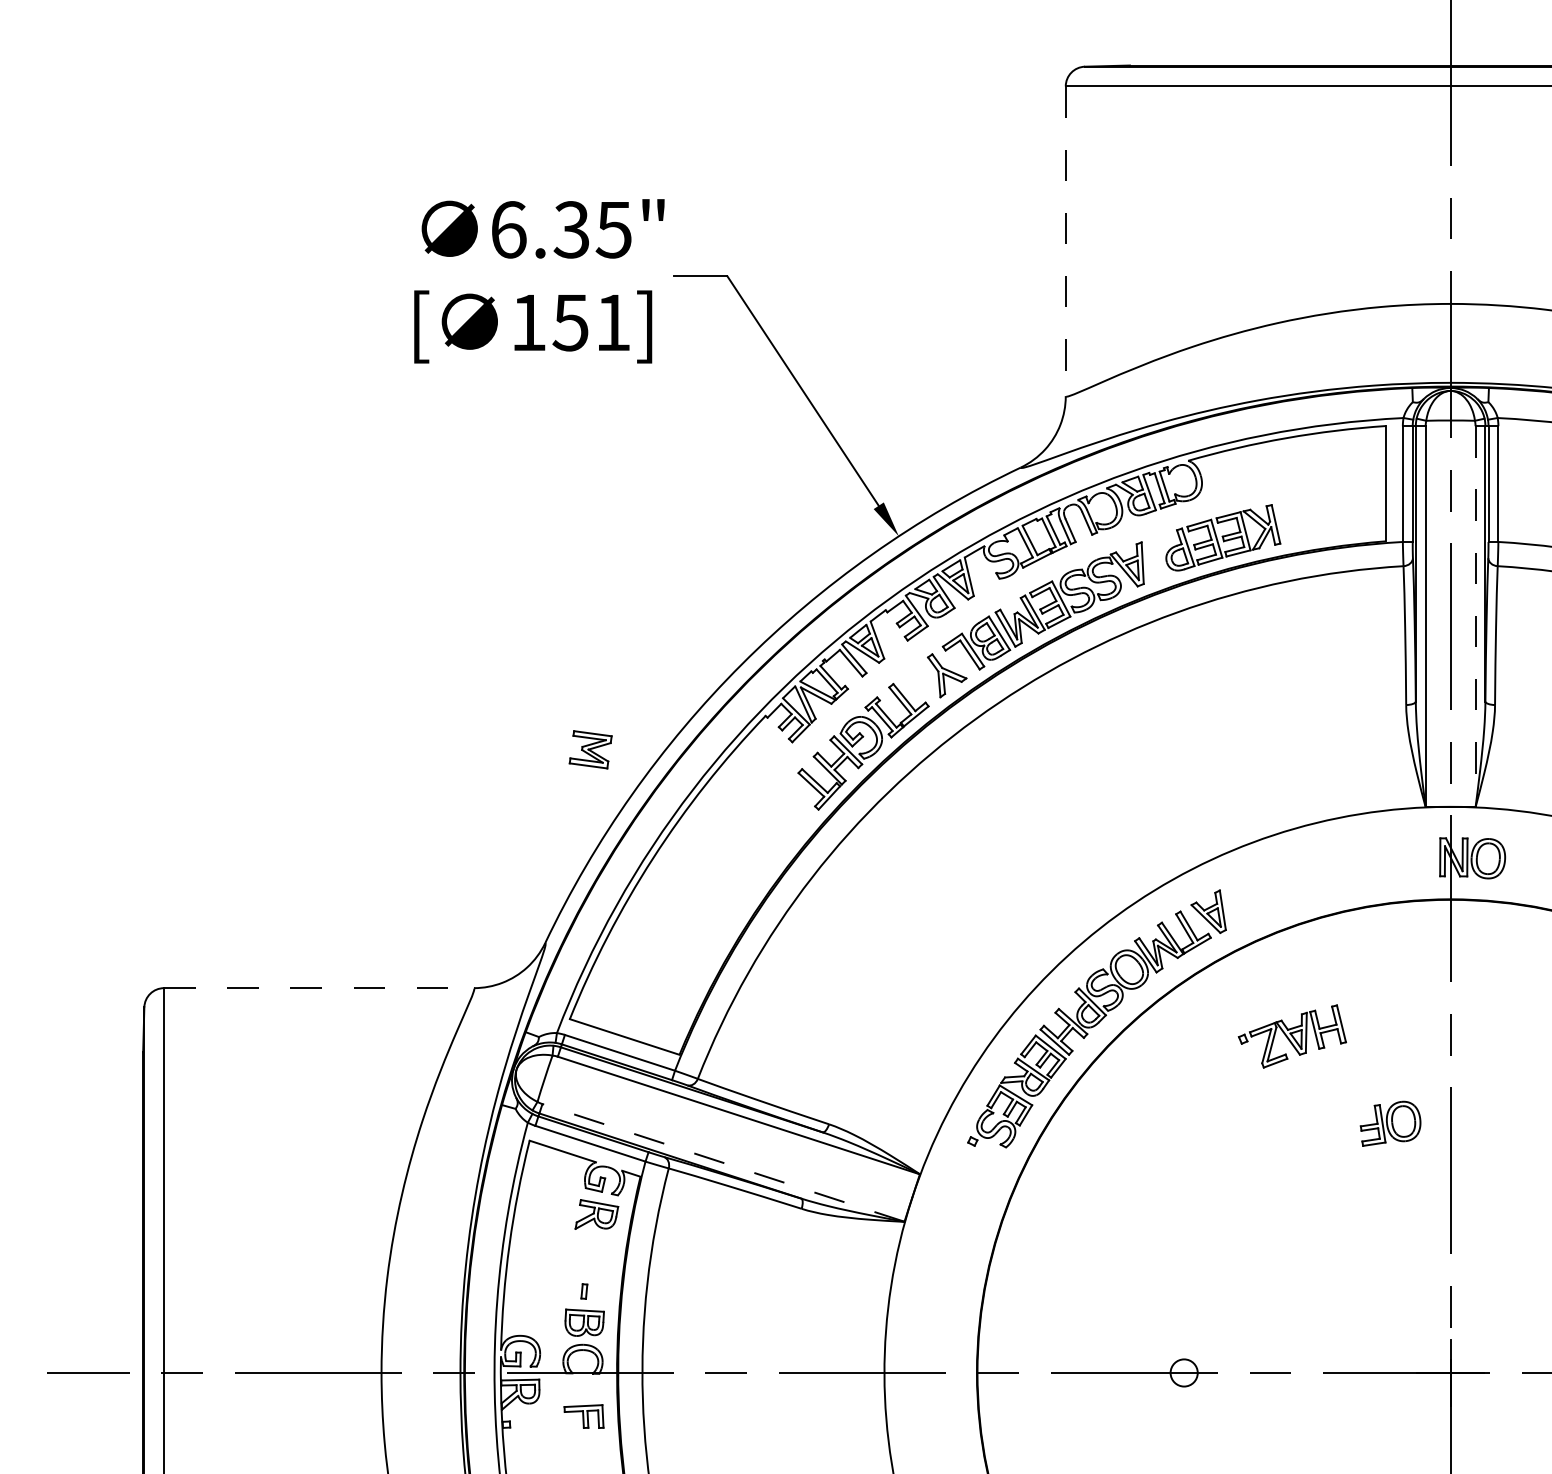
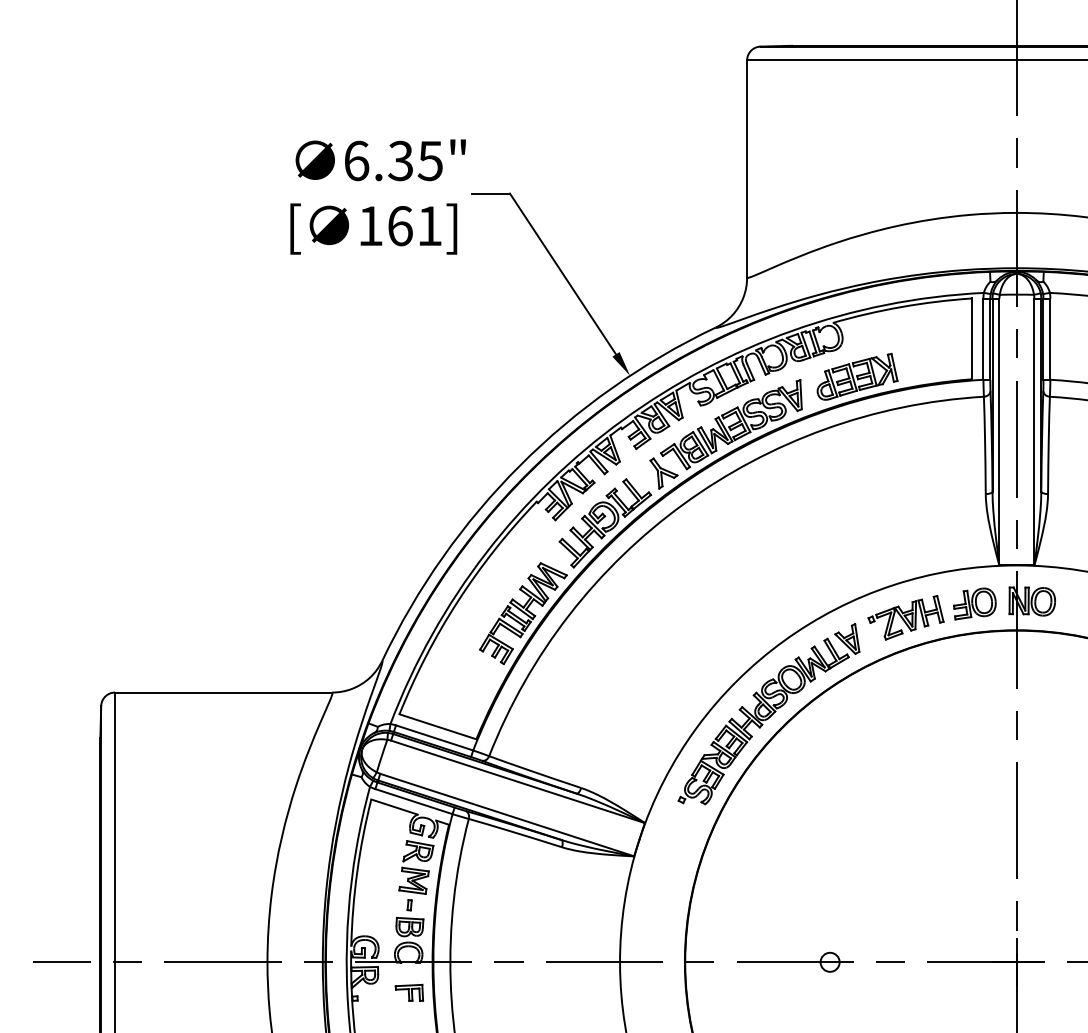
line: (1065, 241) -> (746, 169), dashed -> solid
text: (570, 322) -> (399, 225), 151] -> 161]
line: (1475, 617) -> (1034, 432), dashed -> solid
part: (590, 749) -> (413, 880), moved
part: (746, 875) -> (523, 613), added
line: (319, 988) -> (223, 692), dashed -> solid
part: (1291, 1036) -> (905, 617), moved
part: (1390, 1123) -> (974, 603), moved
line: (723, 1162) -> (507, 814), dashed -> solid

